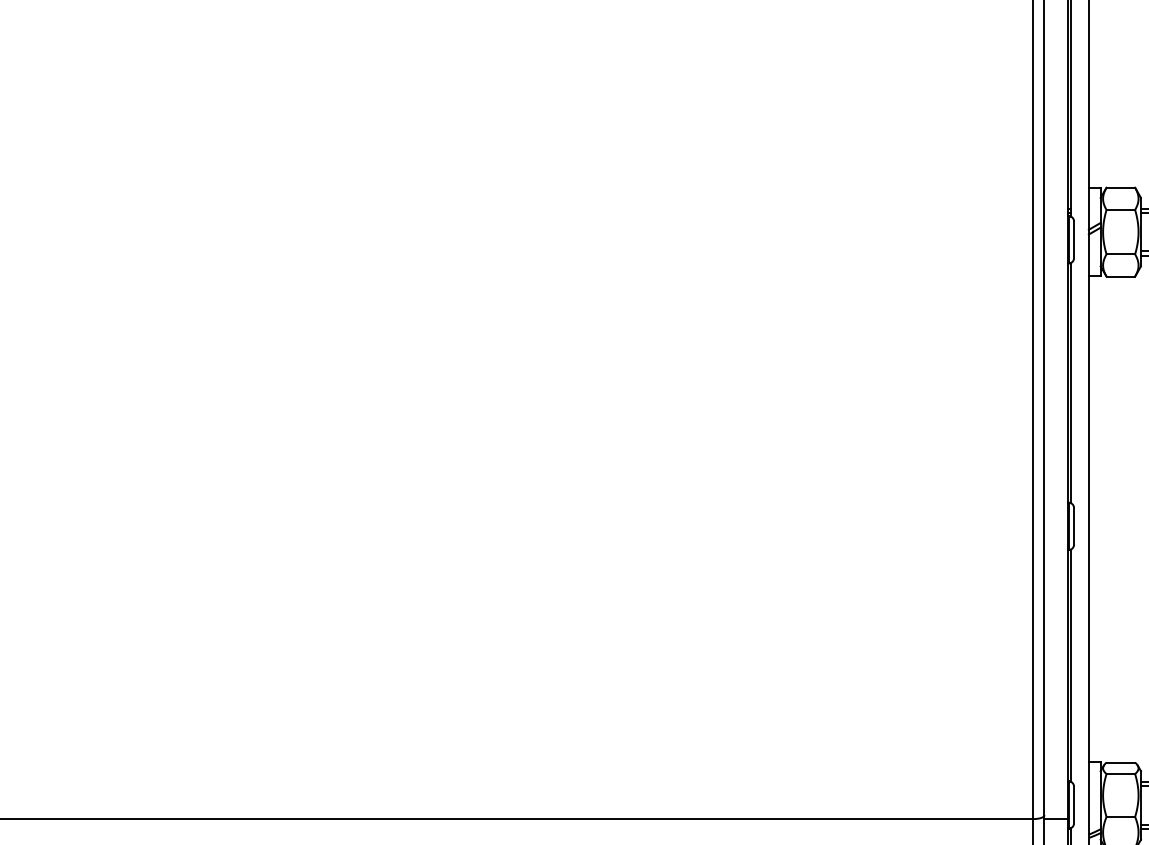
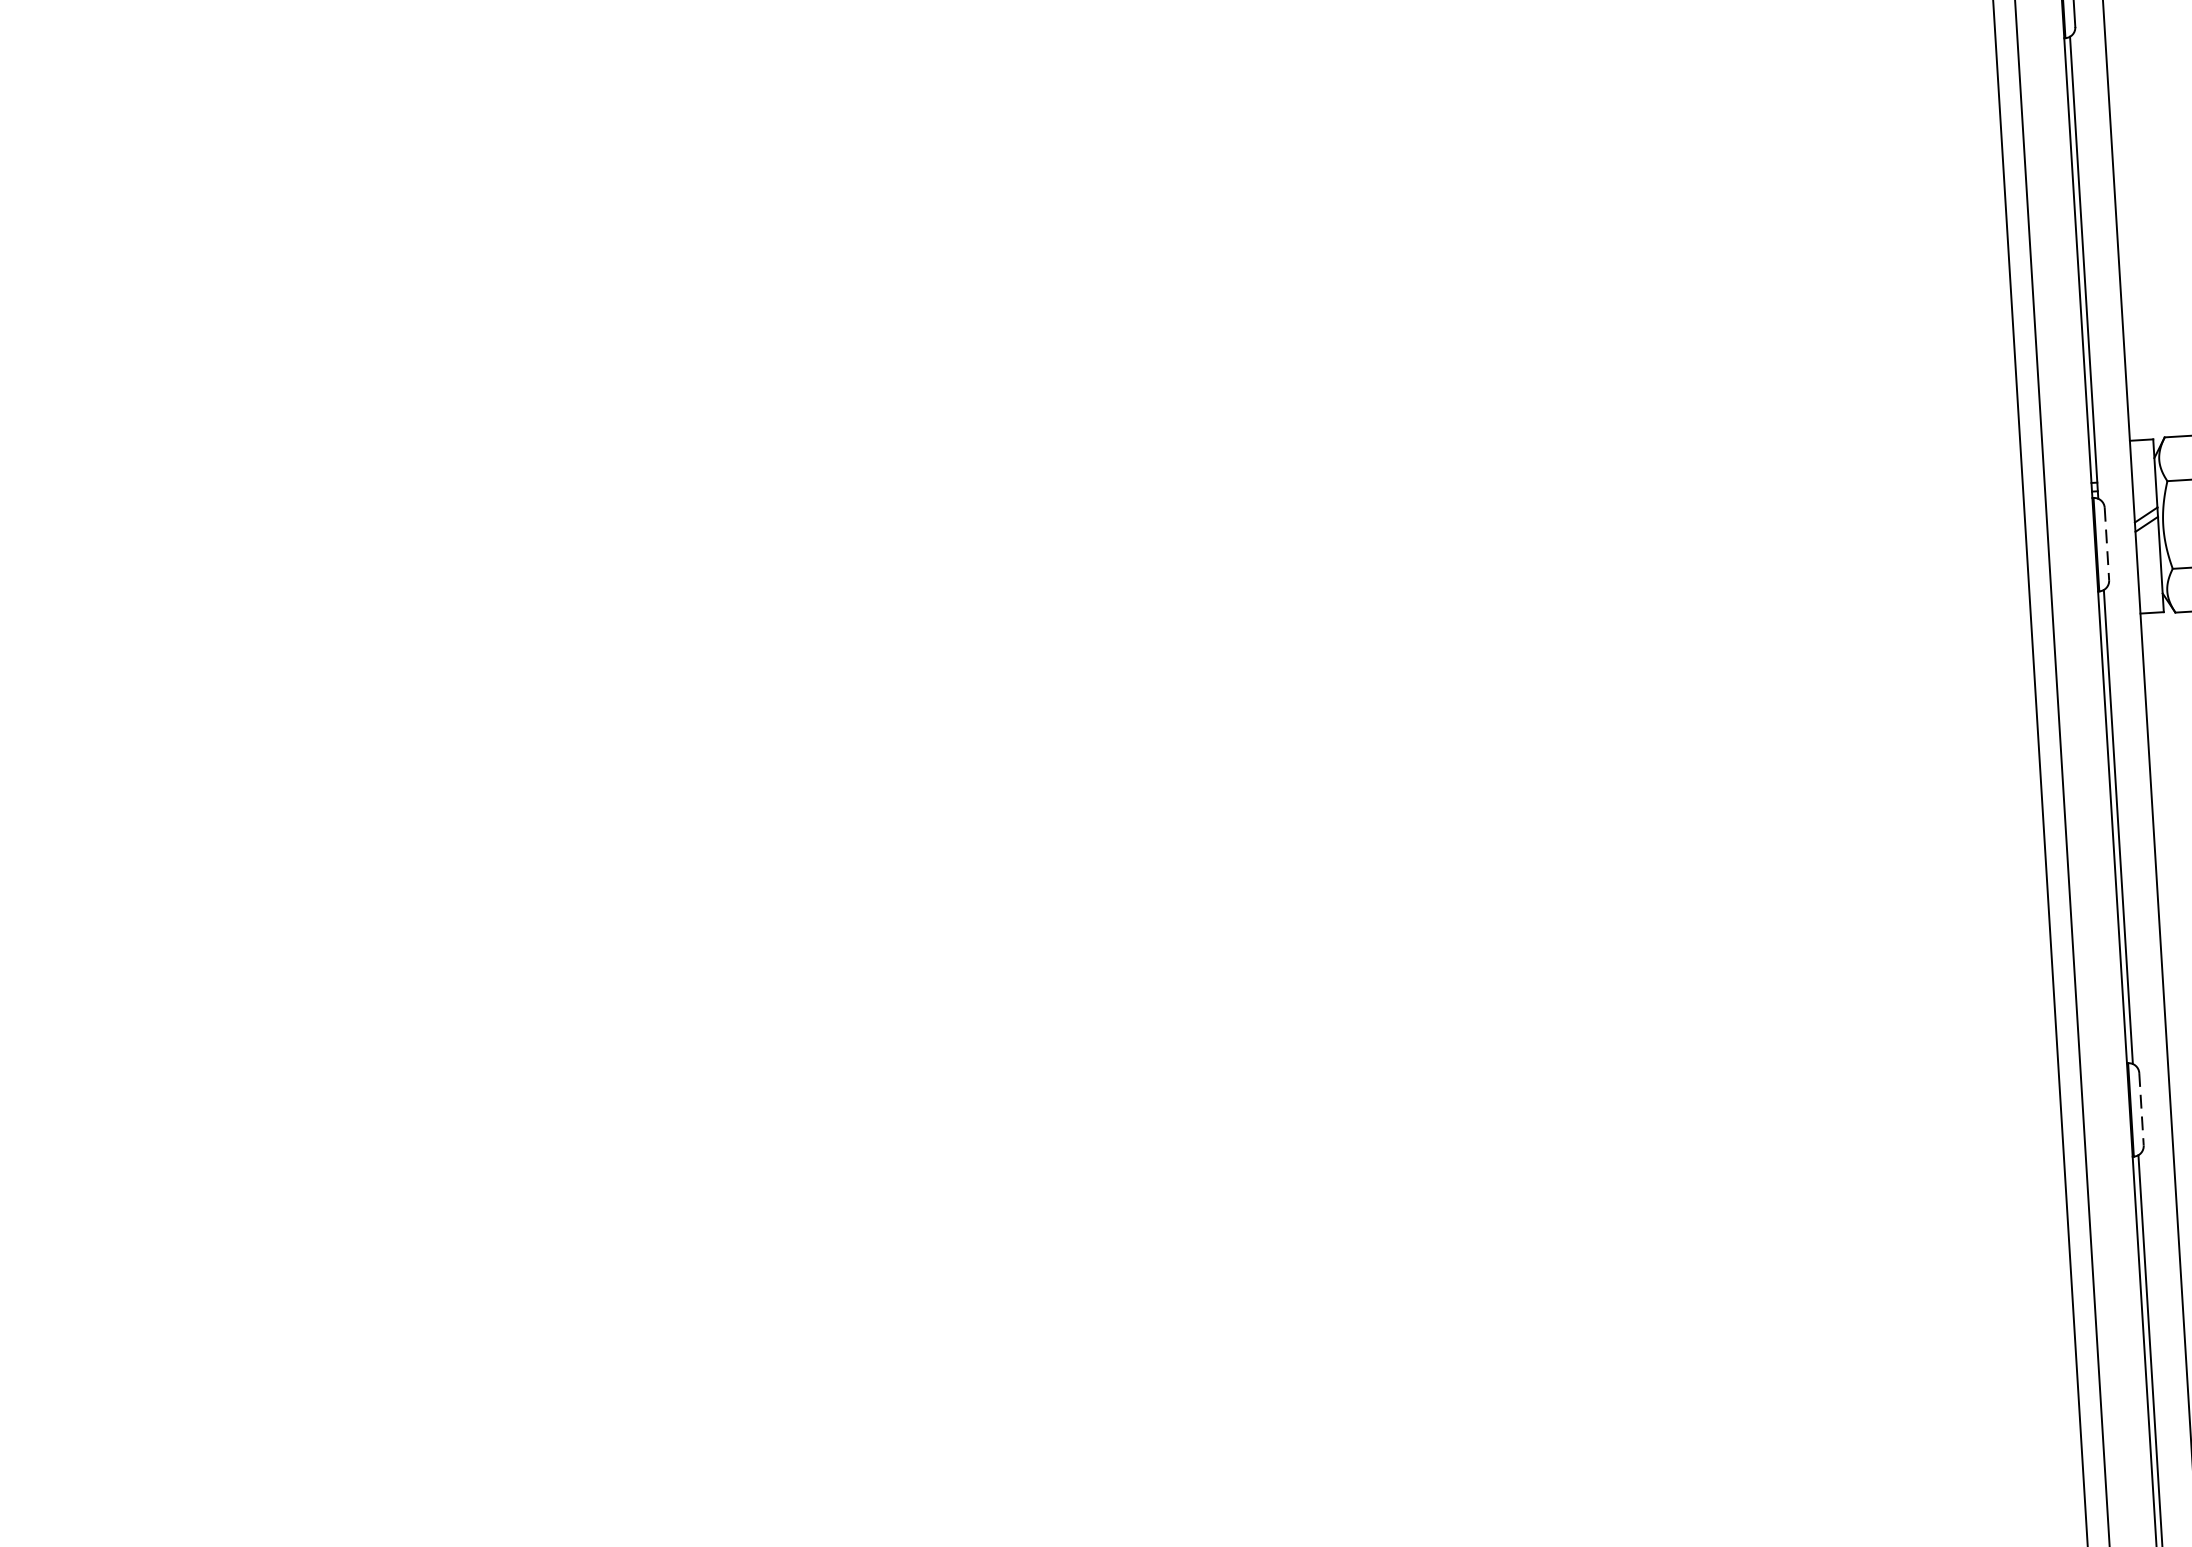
line: (1074, 240) -> (2107, 545), solid -> dashed
line: (1074, 526) -> (2142, 1109), solid -> dashed

